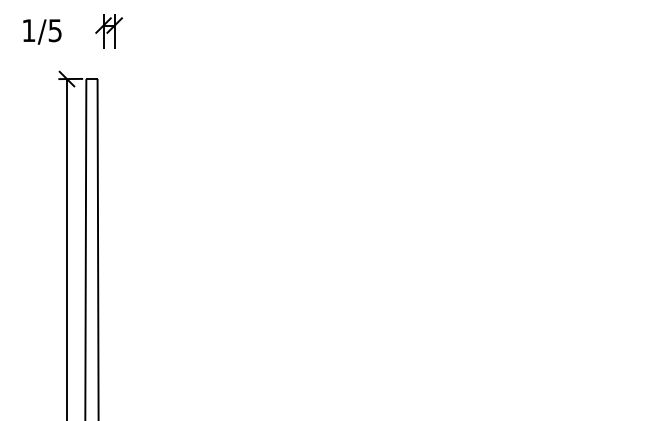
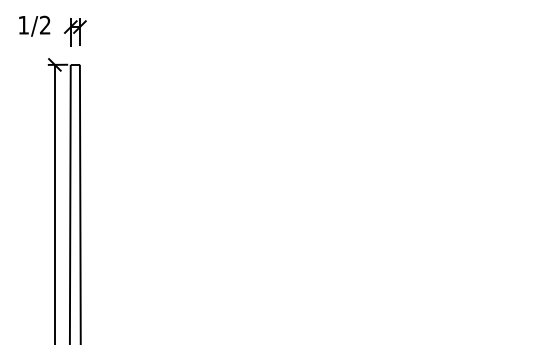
text: (55, 29) -> (45, 24), 1/5 -> 1/2
part: (109, 32) -> (75, 32), moved

